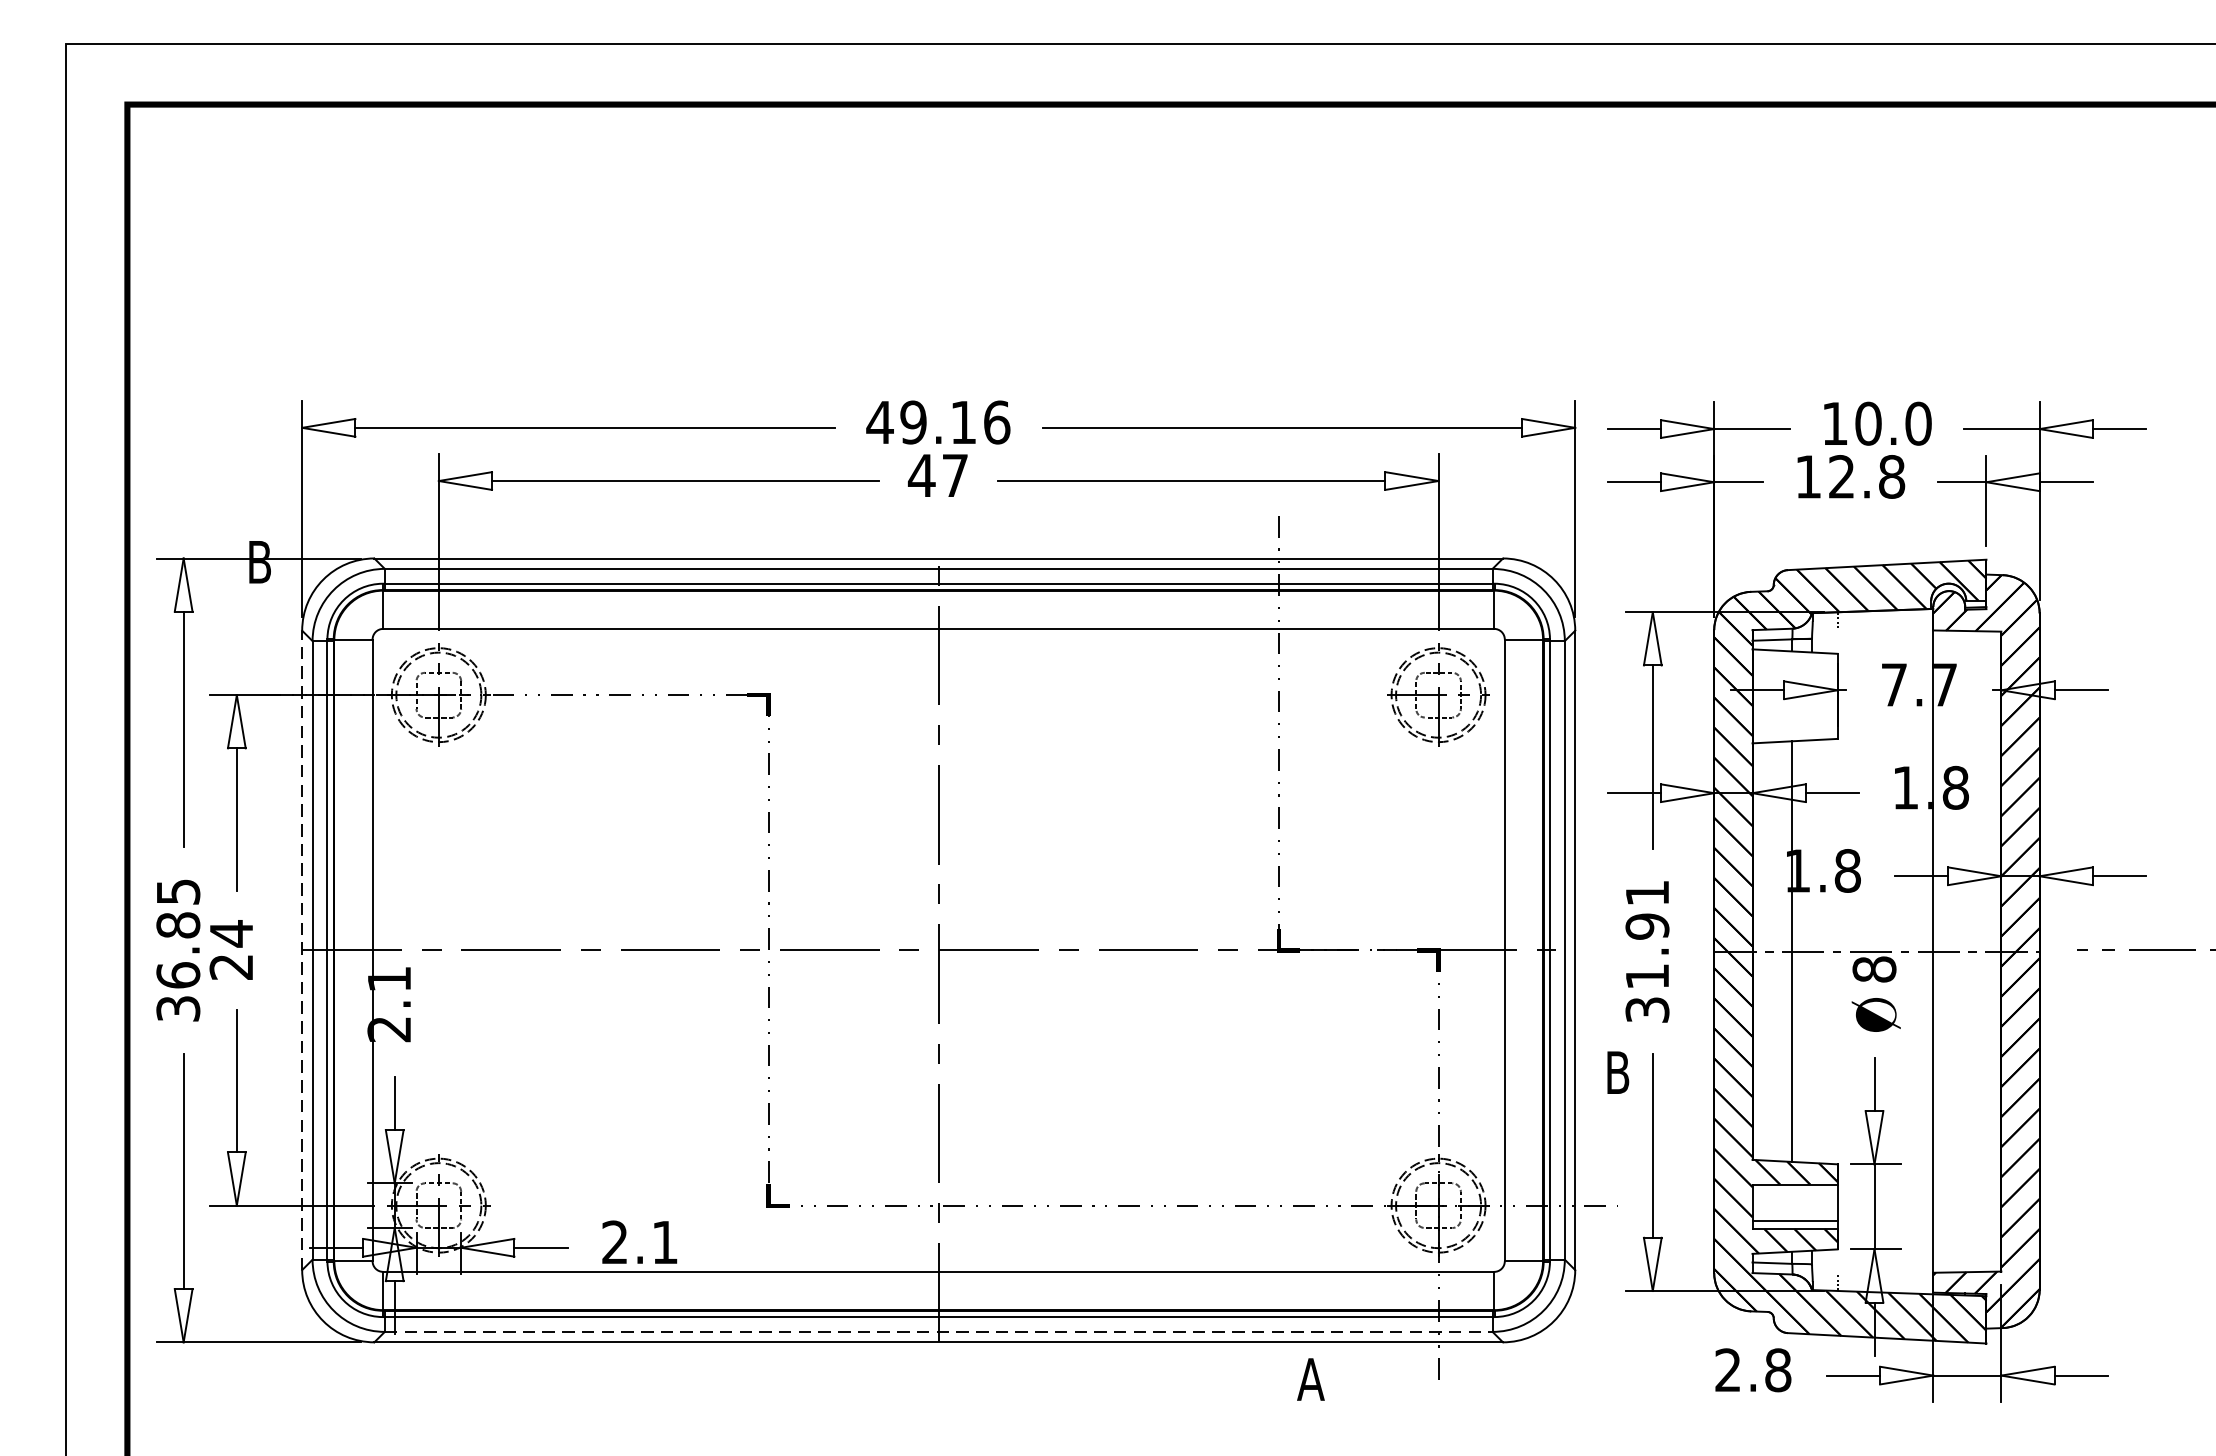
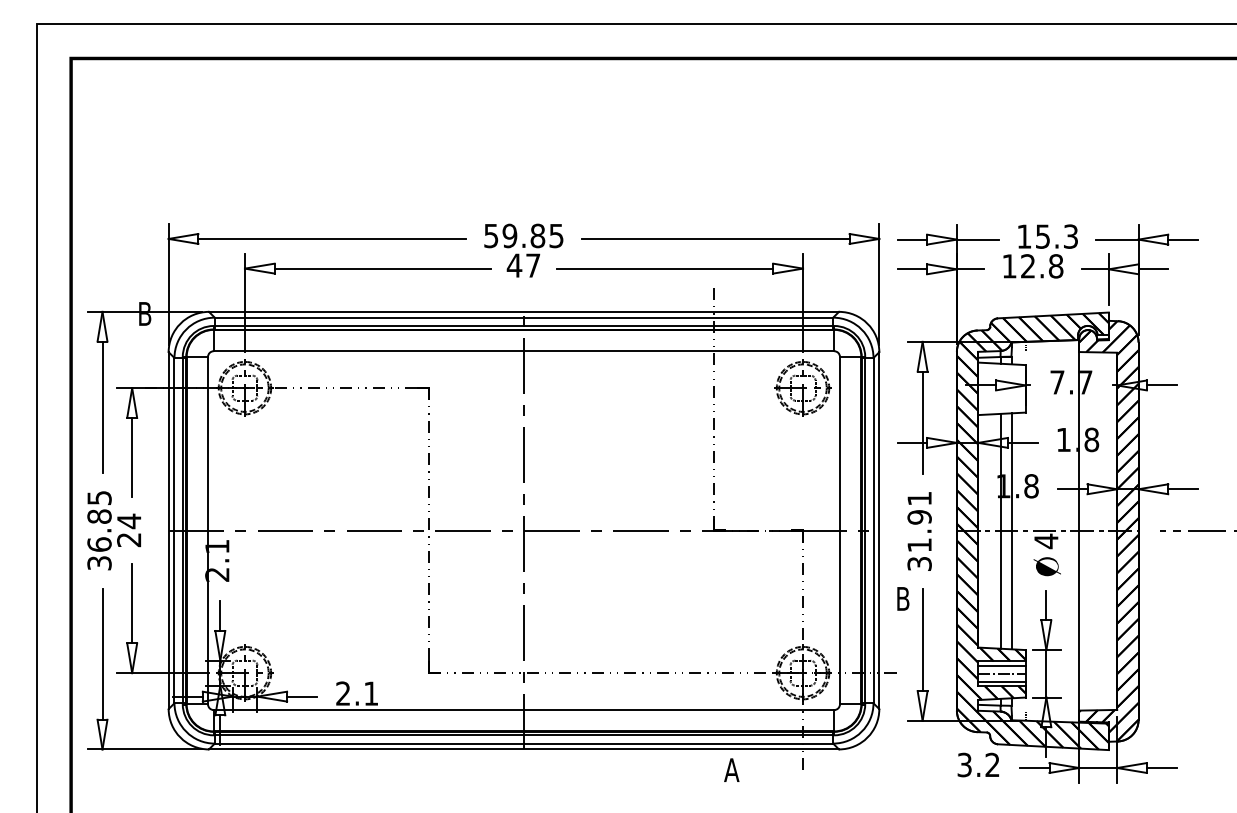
text: (937, 421) -> (523, 235), 49.16 -> 59.85
text: (1892, 423) -> (1056, 236), 10.0 -> 15.3
line: (301, 950) -> (168, 530), dashed -> solid
line: (1812, 951) -> (1011, 531), added
text: (1874, 969) -> (1046, 541), 8 -> 4
line: (1794, 1193) -> (1001, 666), added
line: (1794, 1206) -> (1001, 673), added
line: (939, 1331) -> (524, 743), dashed -> solid
text: (1752, 1369) -> (978, 764), 2.8 -> 3.2

